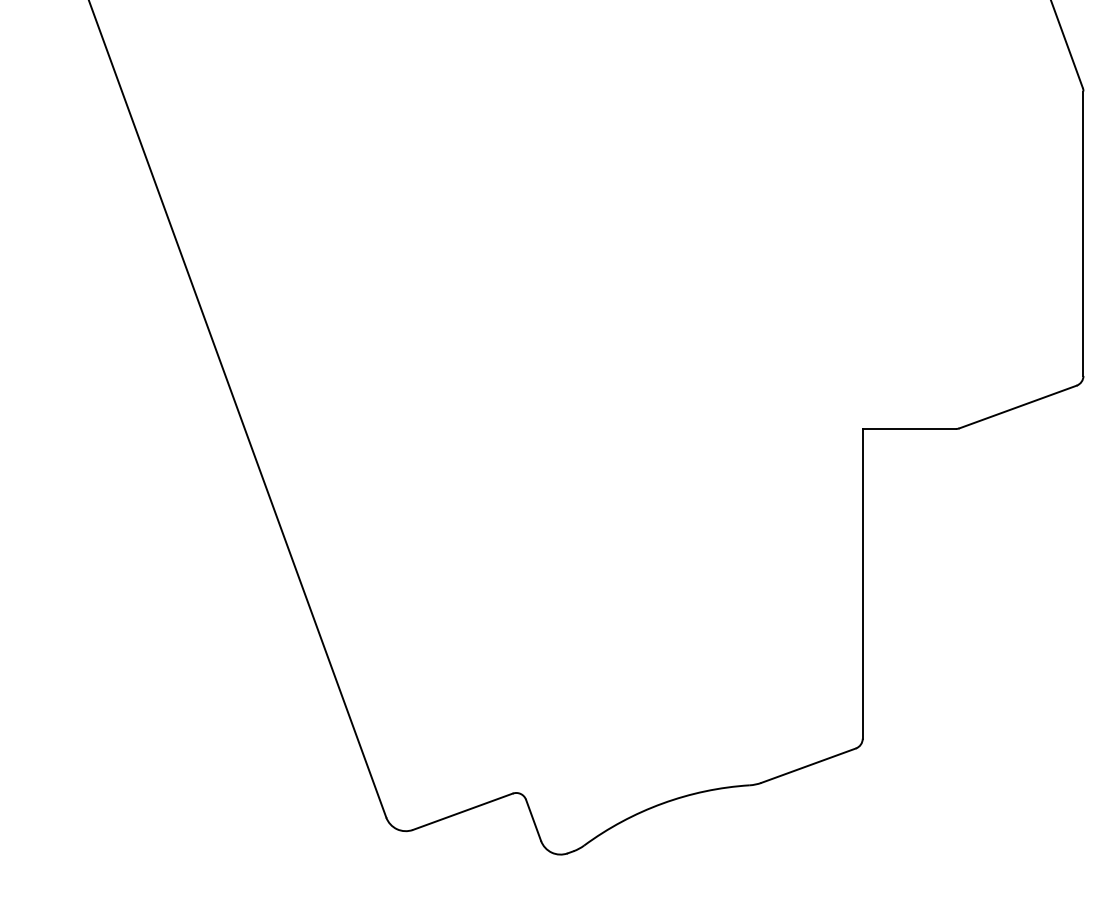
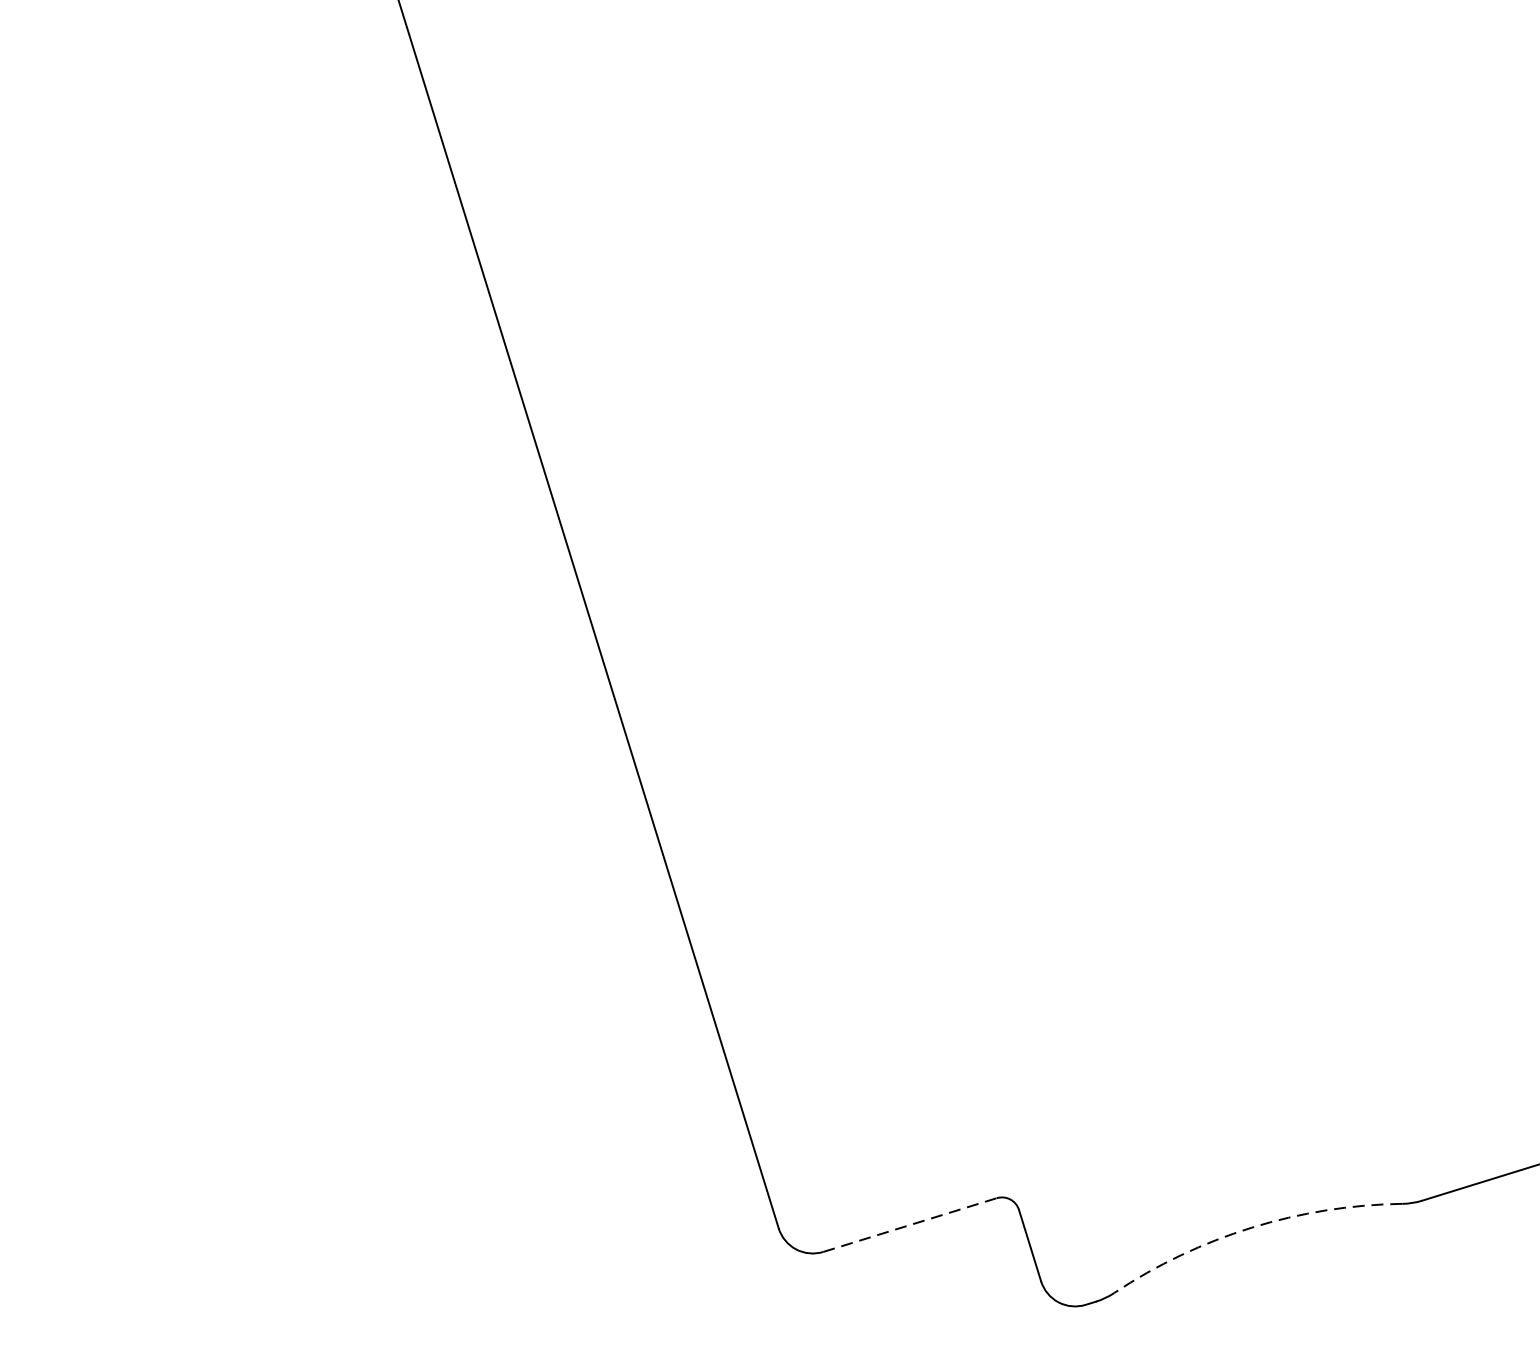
arc: (662, 803) -> (1251, 1227), solid -> dashed
line: (463, 811) -> (911, 1224), solid -> dashed

